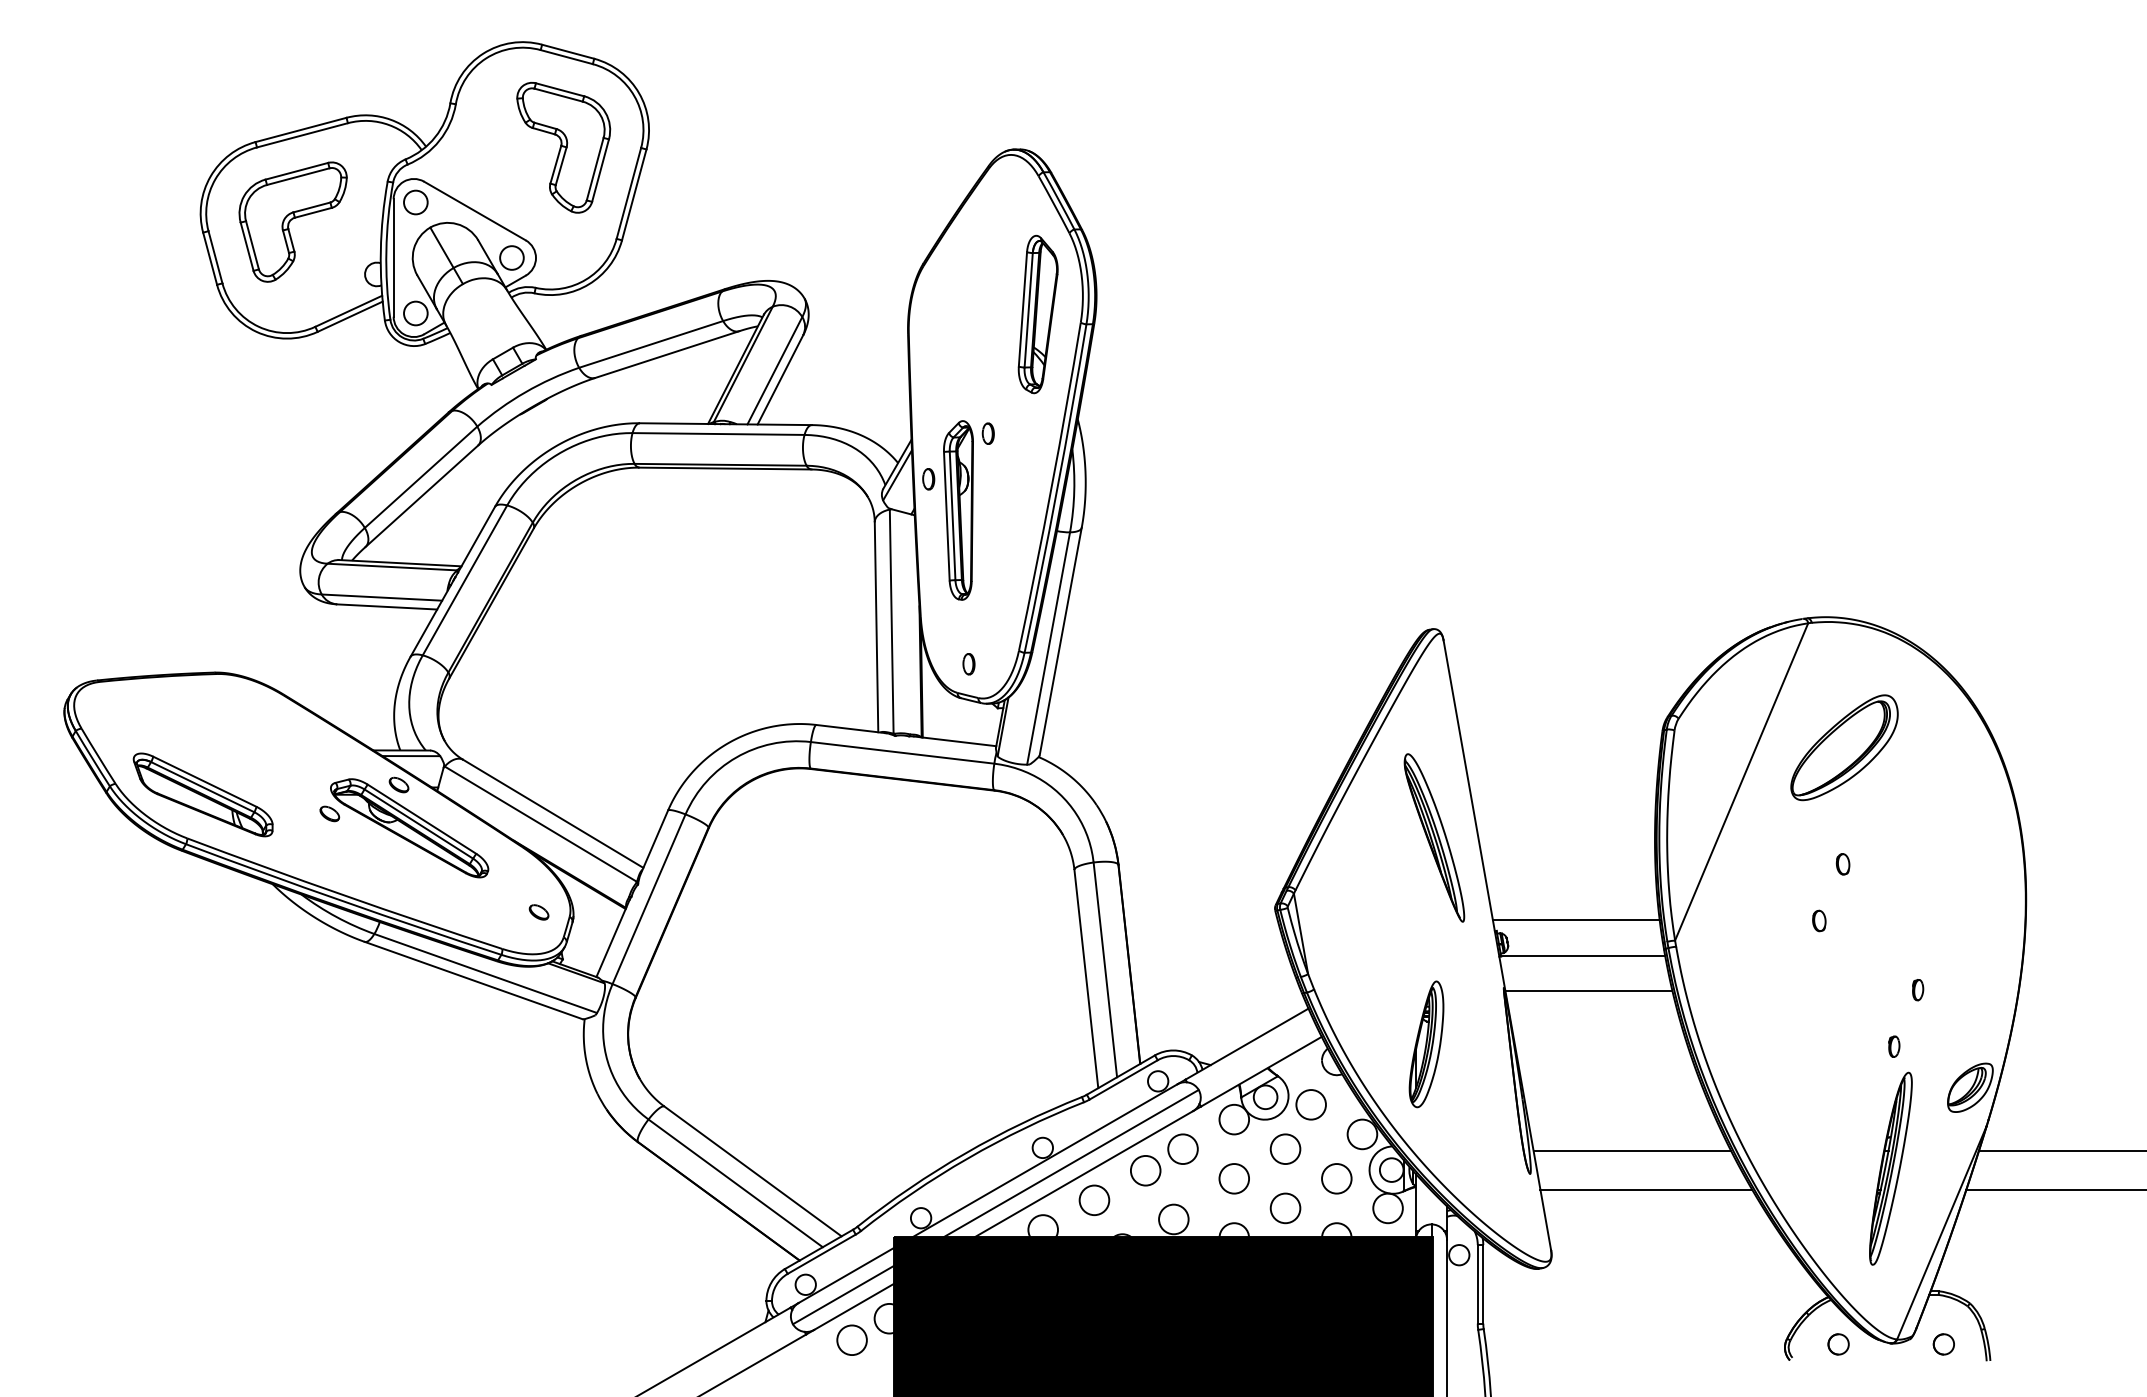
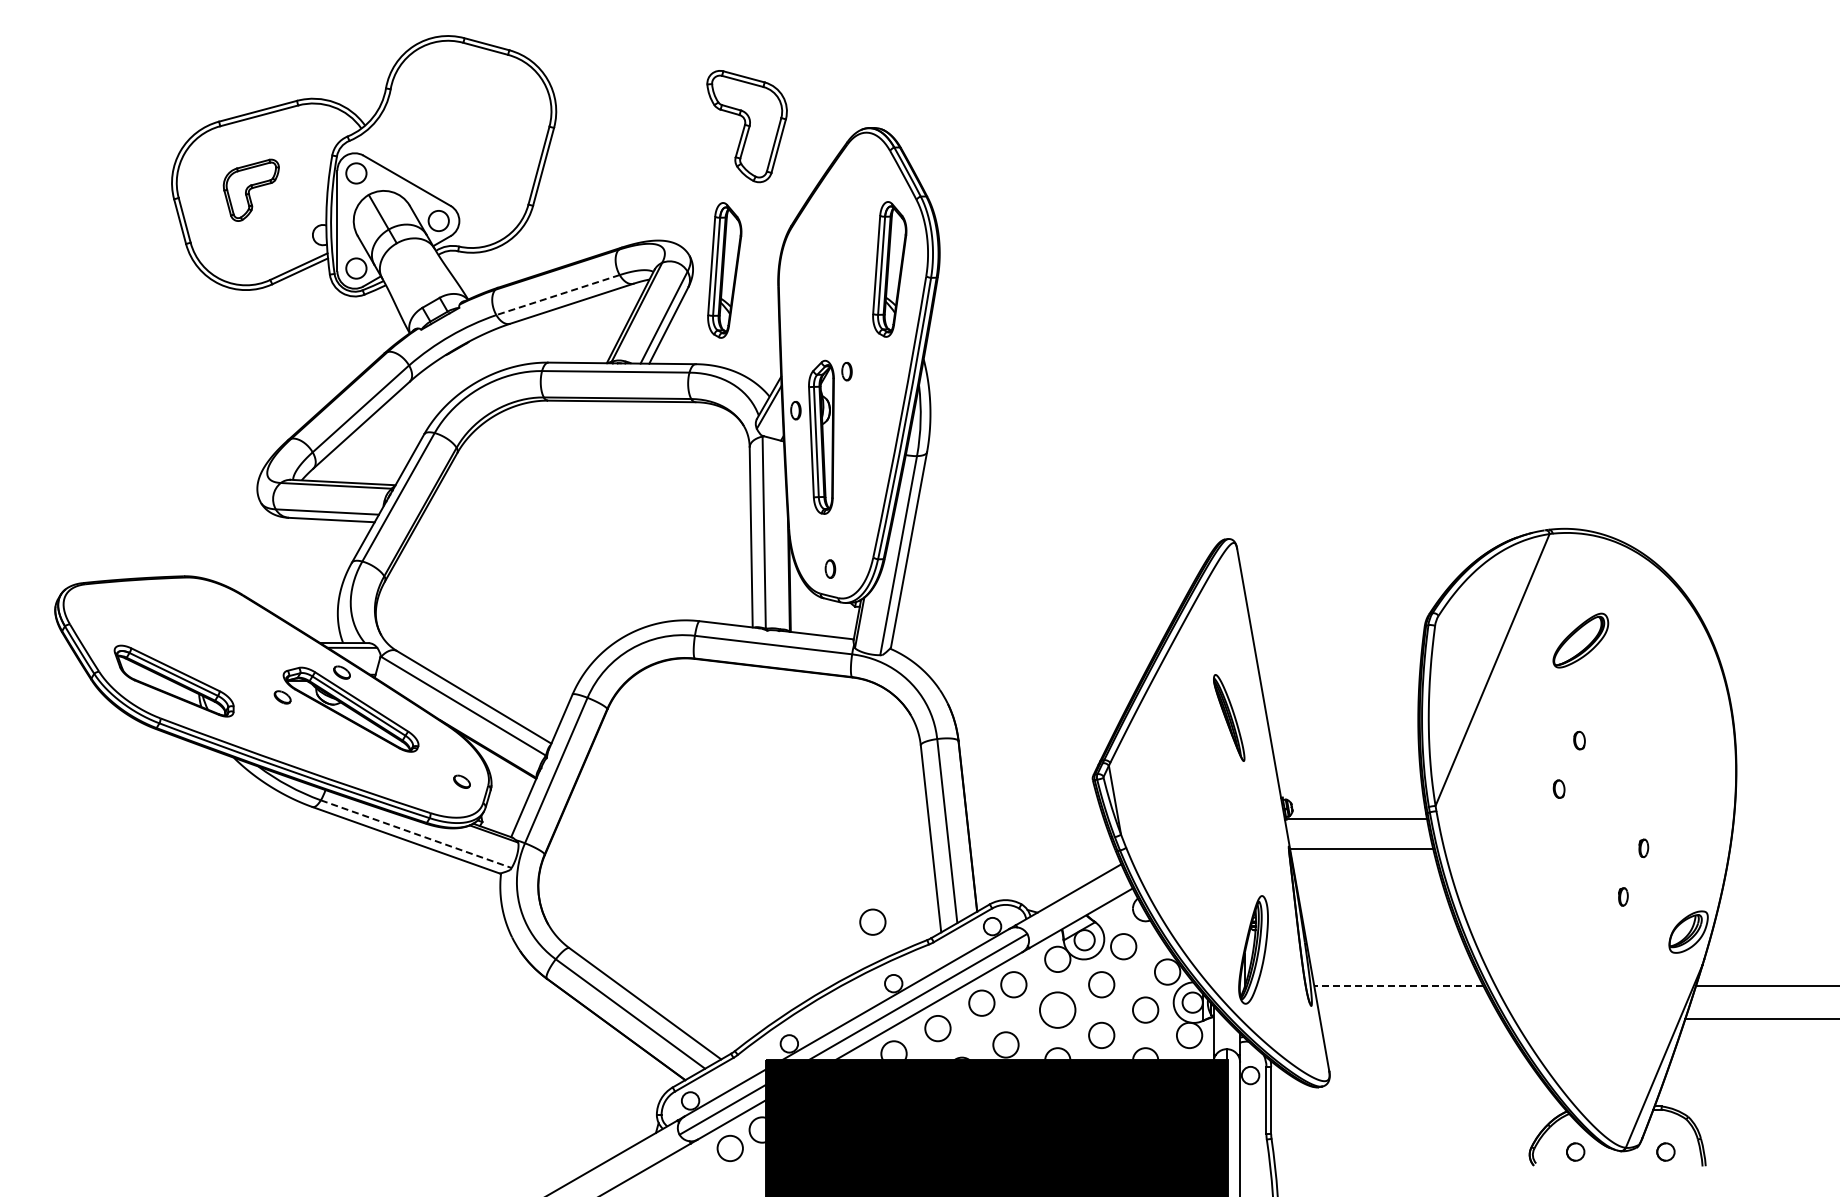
part: (562, 147) -> (746, 126), moved
part: (293, 222) -> (251, 190), size x0.6
part: (845, 315) -> (724, 270), added
line: (651, 344) -> (558, 295), solid -> dashed
part: (1844, 747) -> (1580, 640), size x0.6
part: (1433, 837) -> (1228, 717), size x0.6
line: (1575, 920) -> (1350, 788), removed
line: (485, 973) -> (416, 834), solid -> dashed
part: (1426, 1043) -> (1253, 949), moved
circle: (1018, 1075) -> (872, 921), added
line: (1631, 1150) -> (1398, 985), solid -> dashed
part: (1890, 1168) -> (1620, 1001), removed
circle: (1233, 1178) -> (1057, 1009), size x1.4
line: (1645, 1189) -> (1410, 1019), removed

